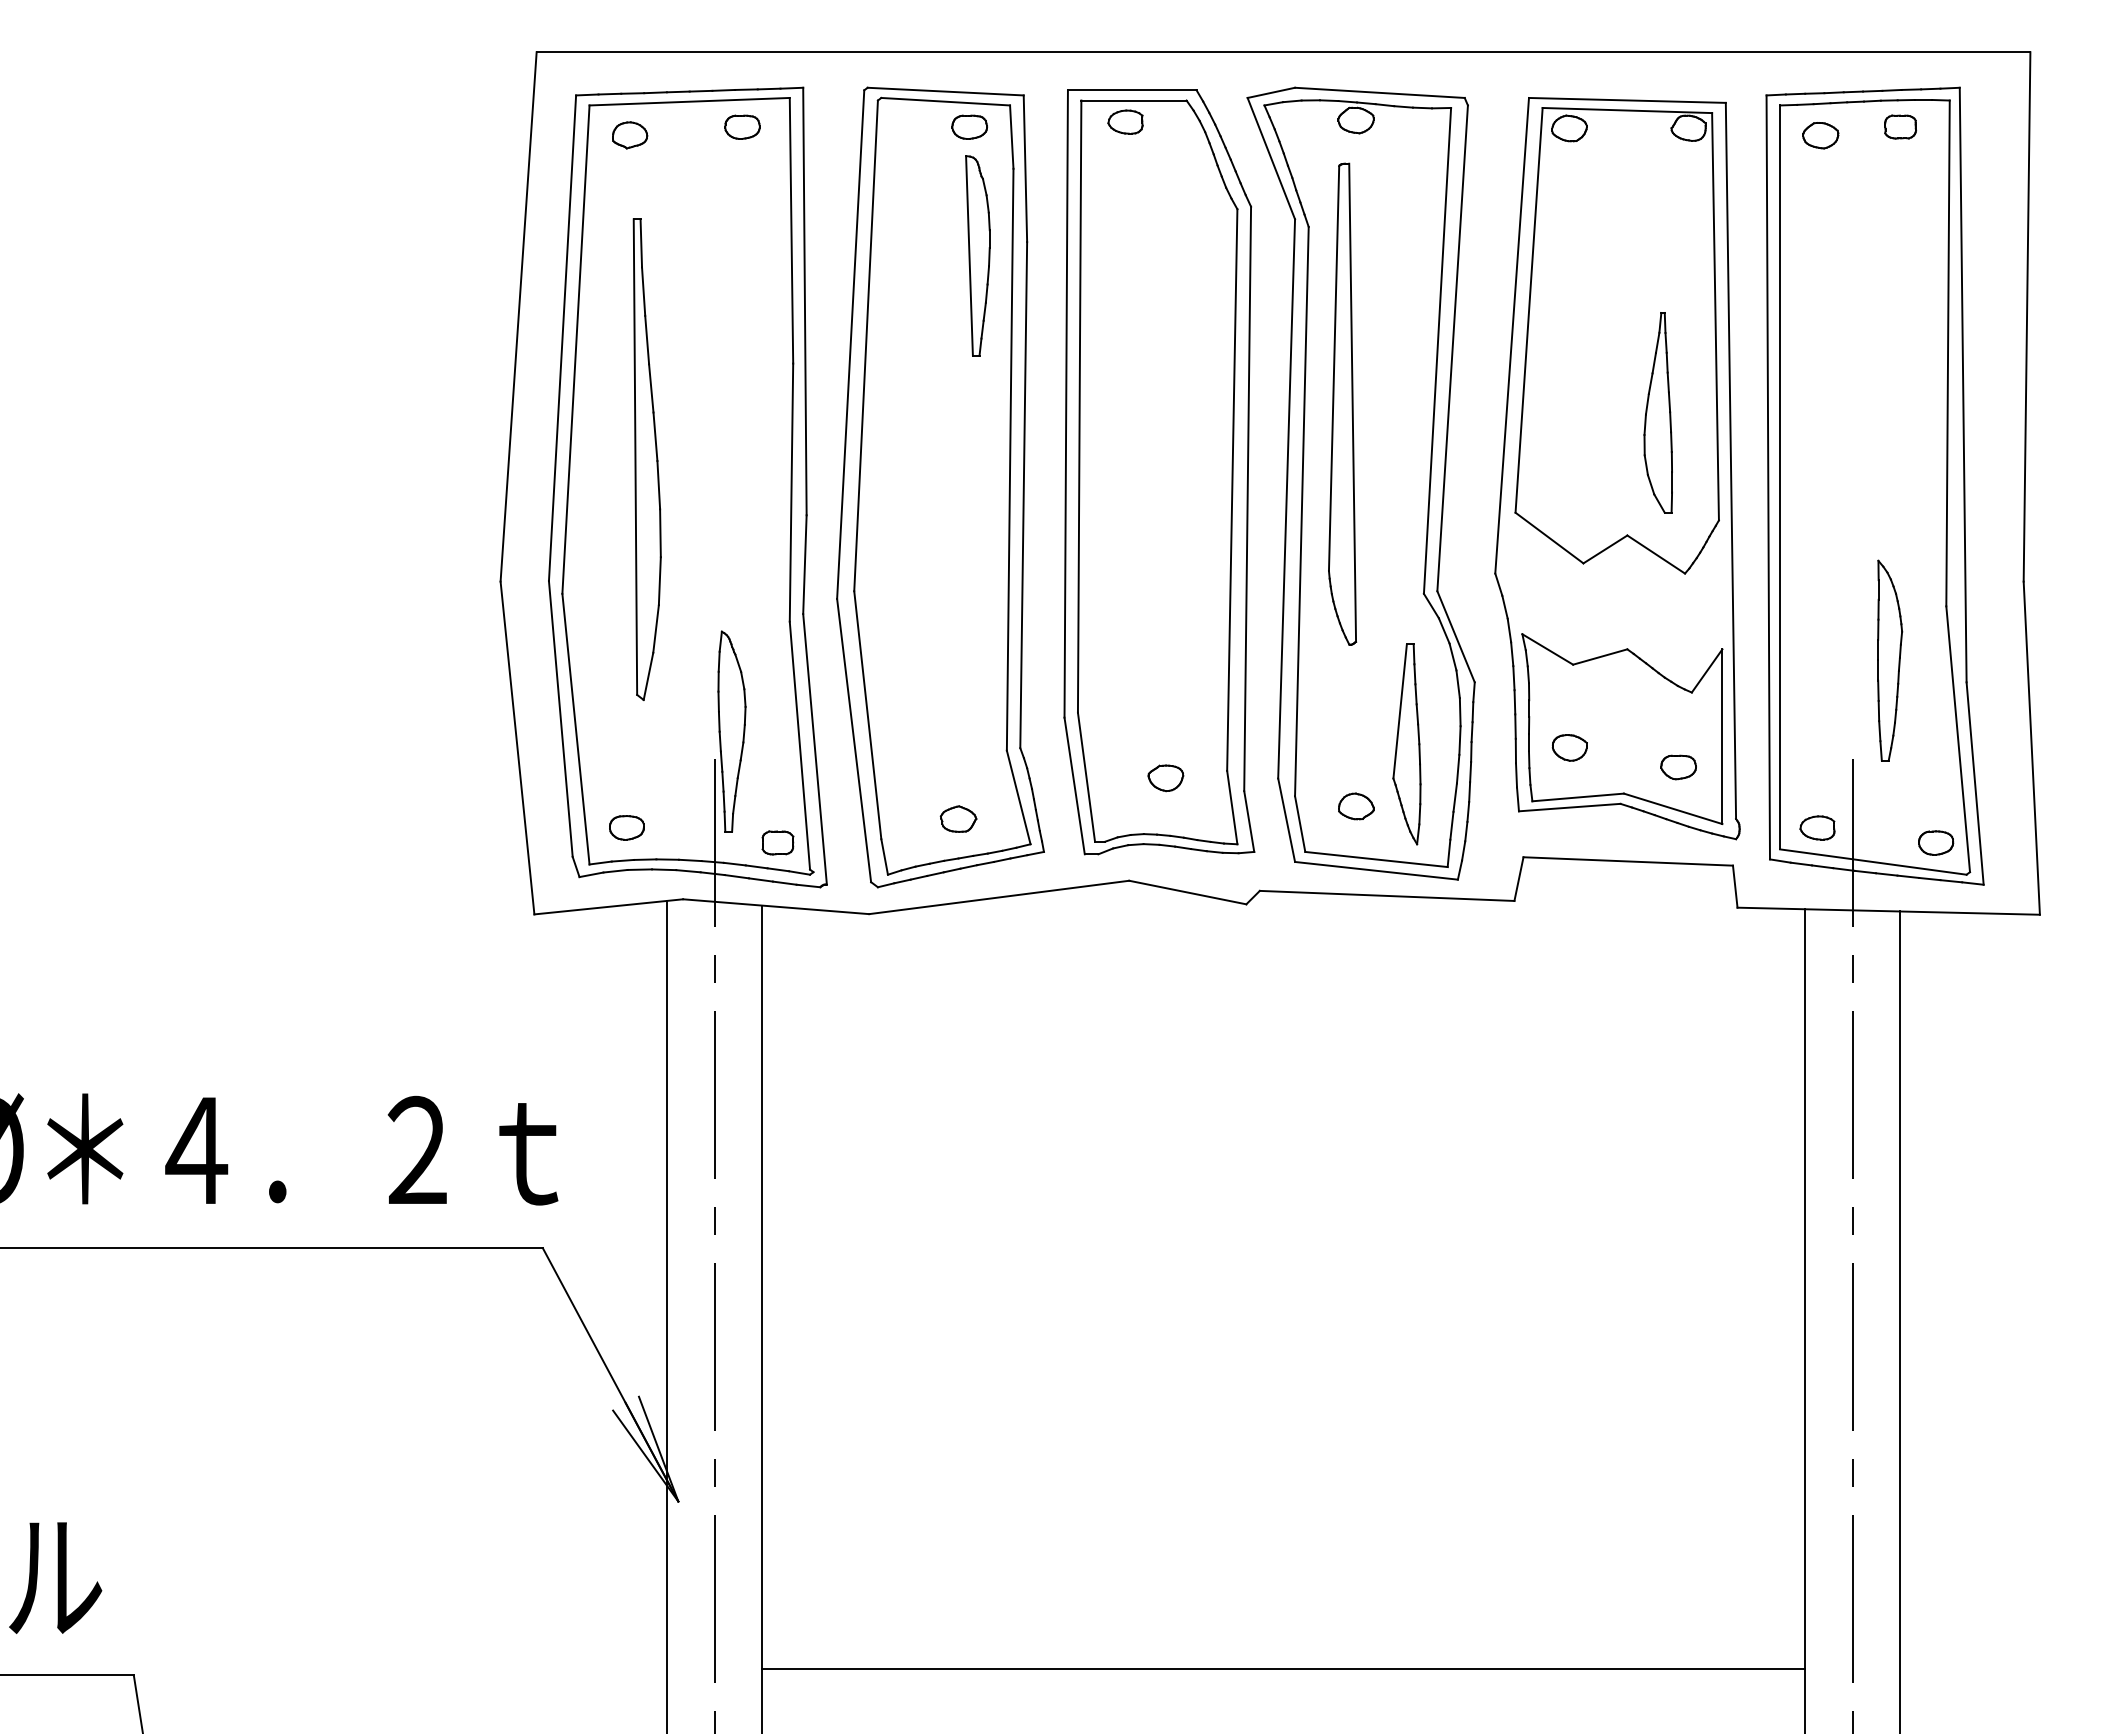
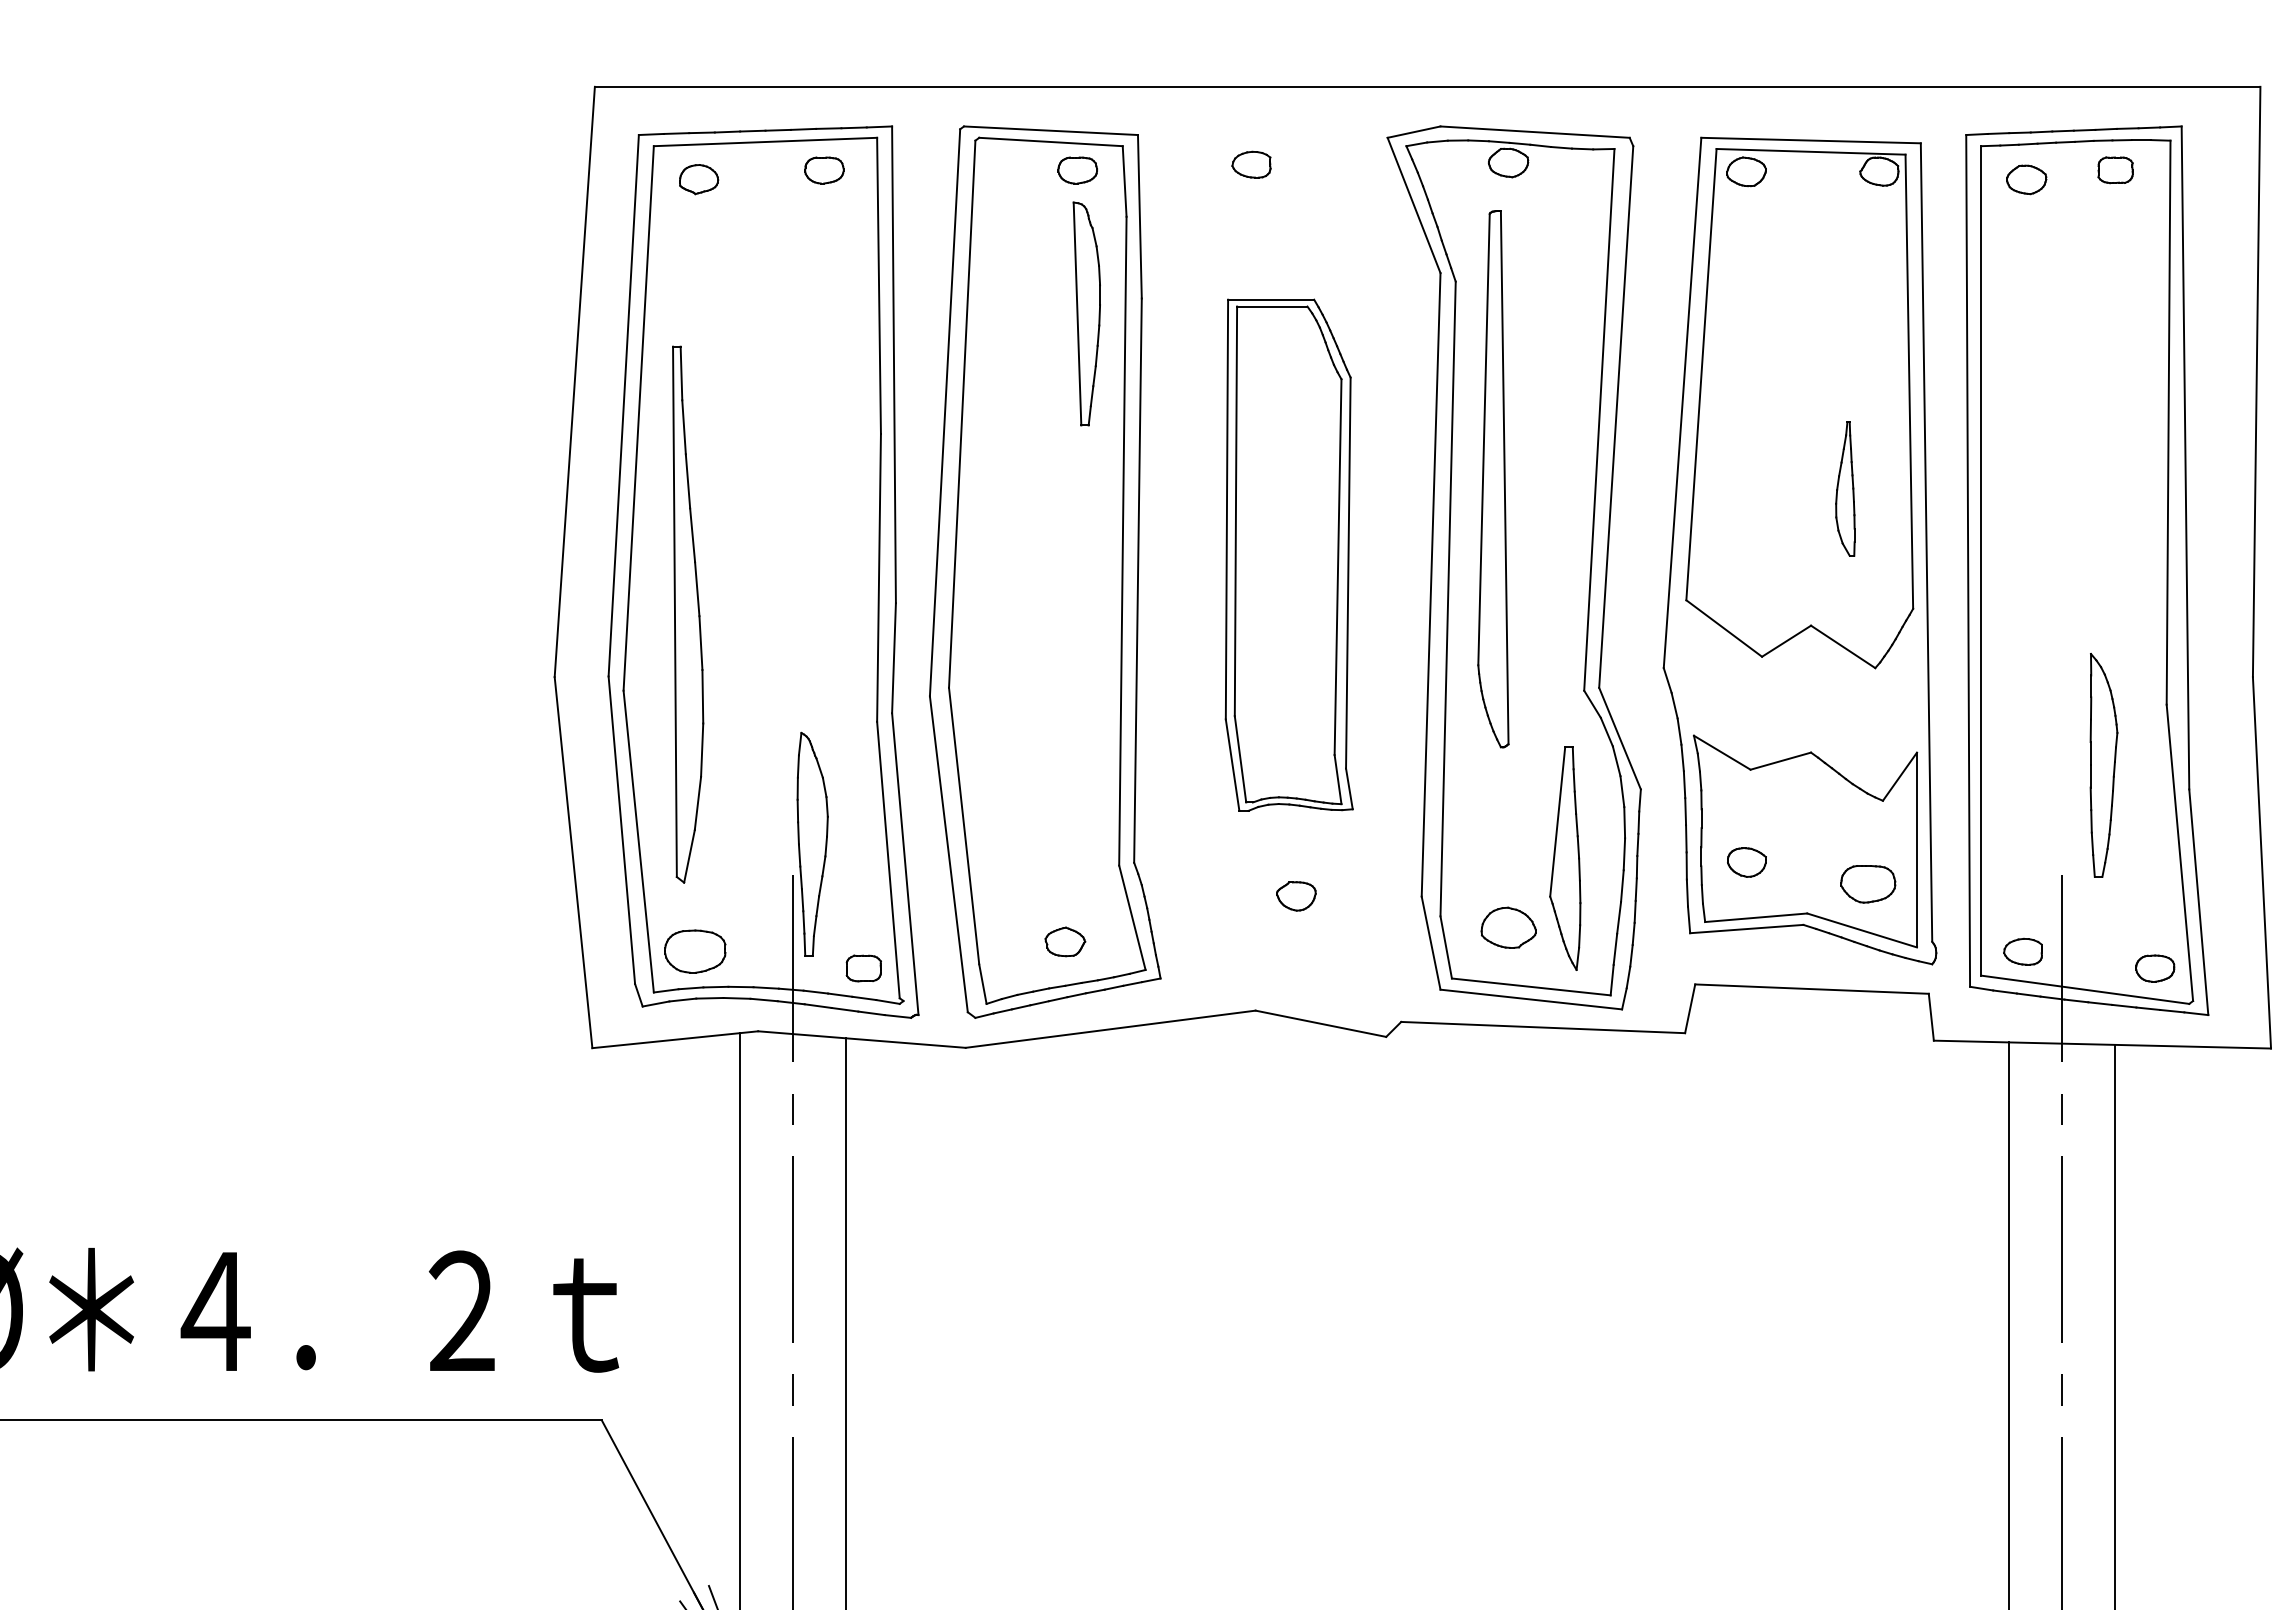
part: (1657, 412) -> (1844, 488), size x0.6
part: (646, 459) -> (687, 614), moved
part: (1159, 472) -> (1289, 555), size x0.6
part: (1678, 767) -> (1868, 884), size x1.4
part: (1356, 806) -> (1509, 927), size x1.4
part: (626, 827) -> (695, 951), size x1.6

